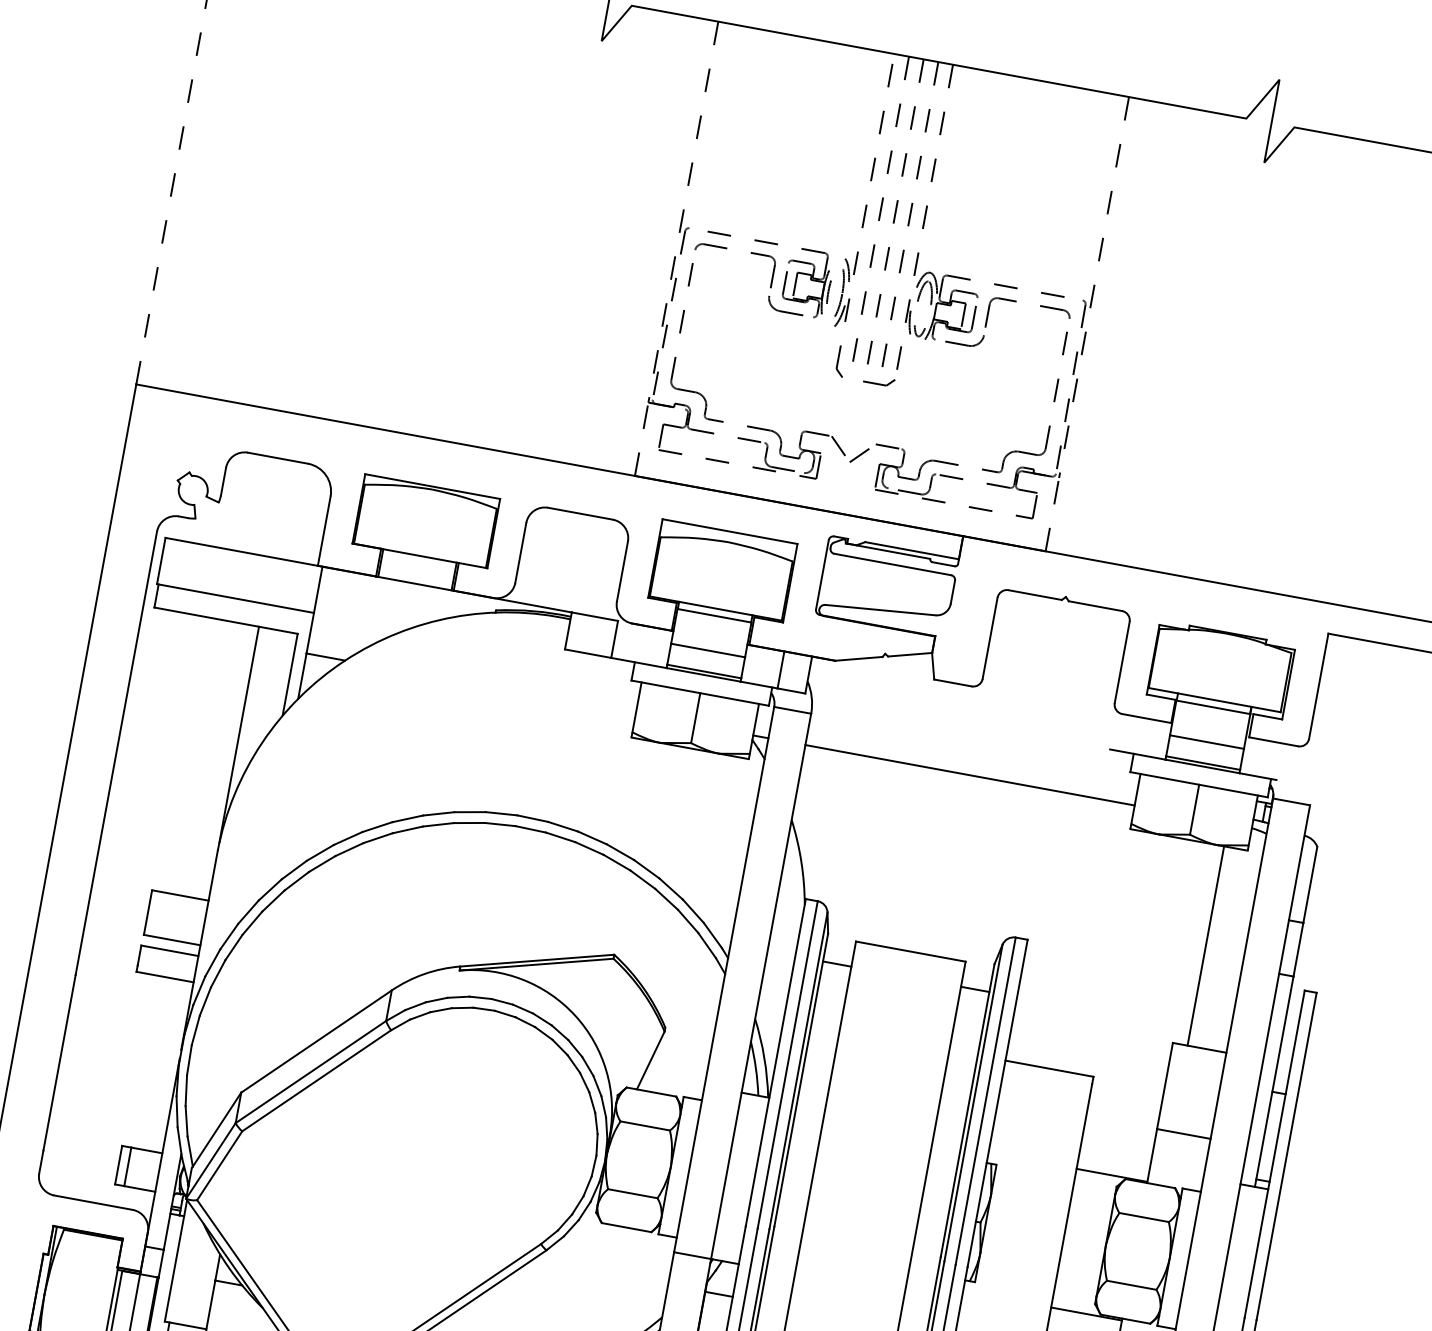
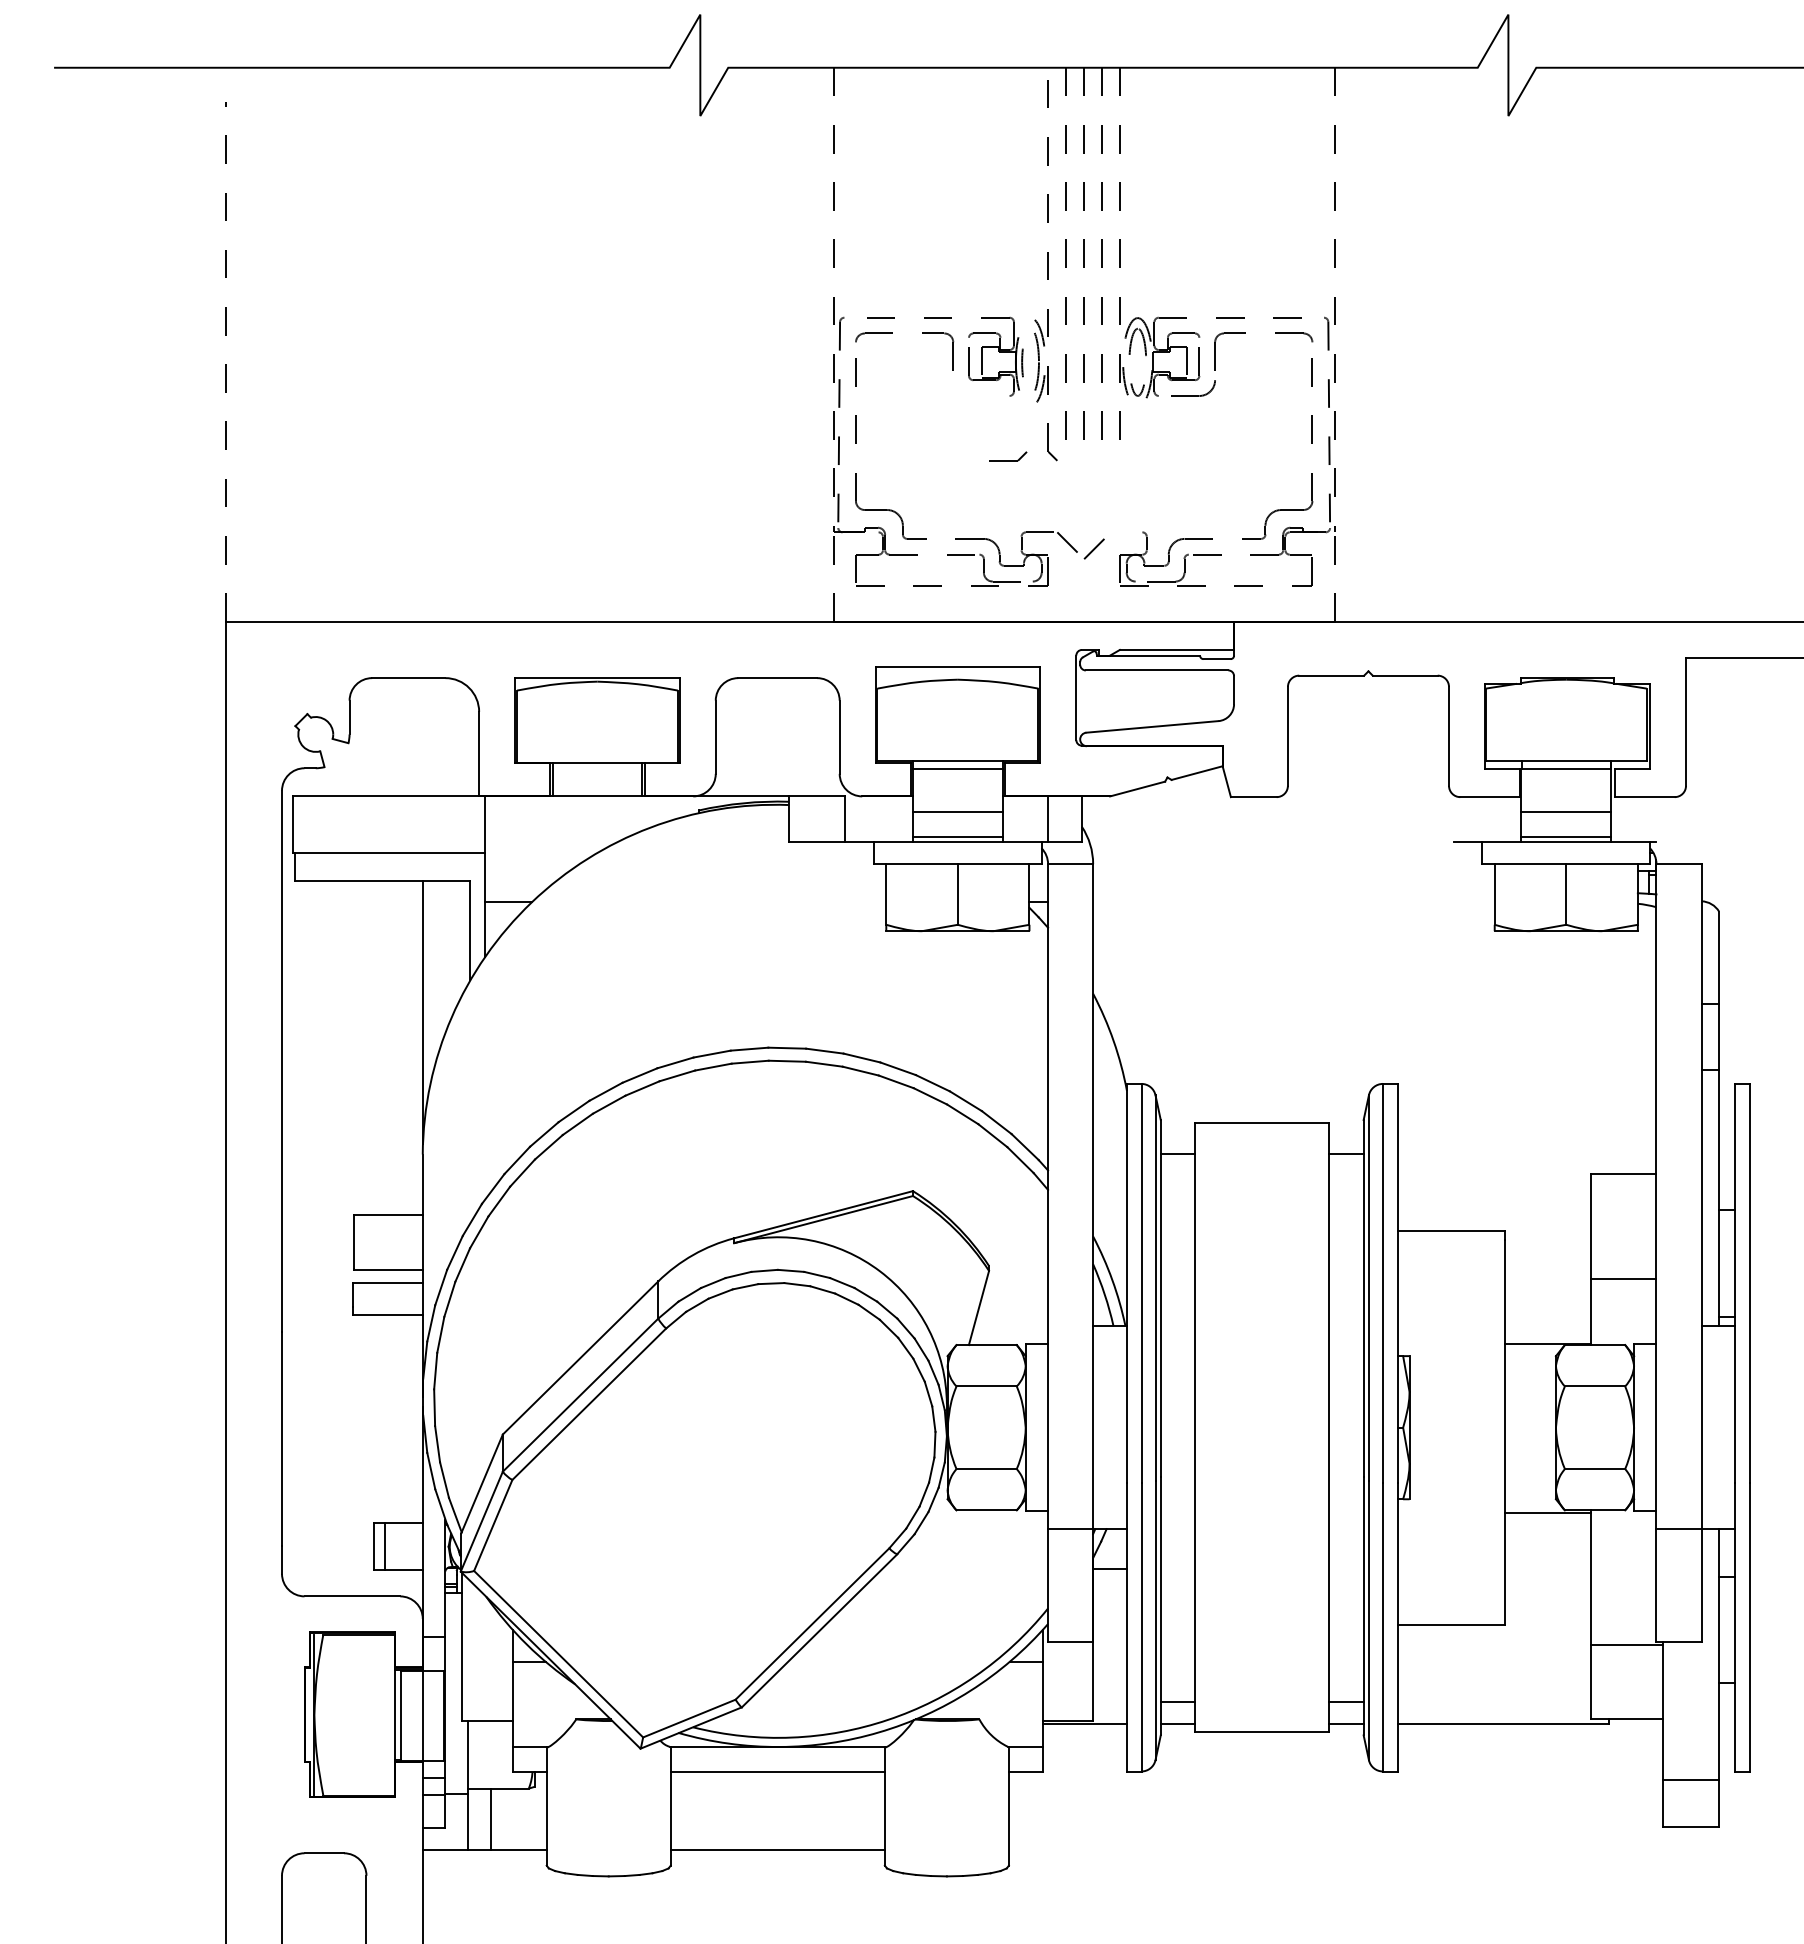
part: (784, 311) -> (974, 395), removed
part: (879, 380) -> (1008, 456), moved
line: (888, 446) -> (1126, 532), removed
line: (969, 775) -> (1293, 902), removed
line: (1206, 945) -> (1609, 1052), removed

